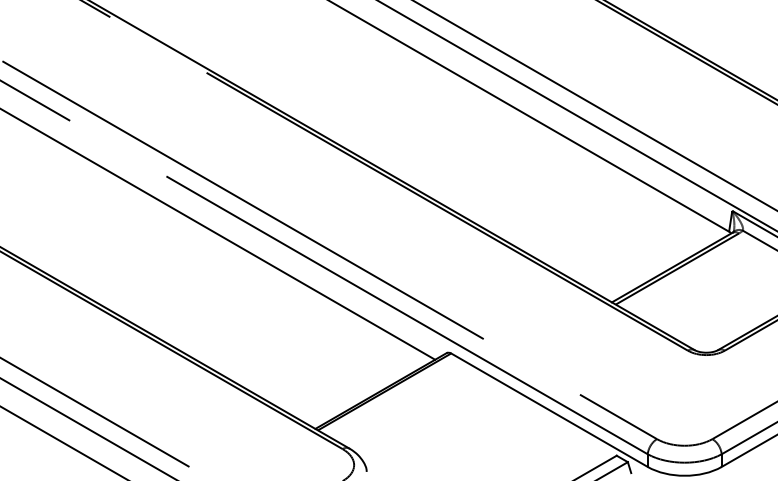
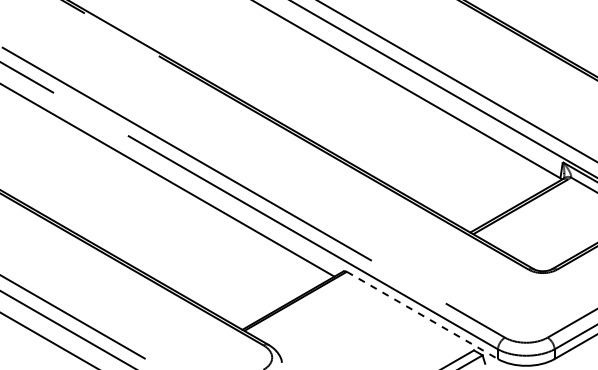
line: (549, 410) -> (422, 315), solid -> dashed

